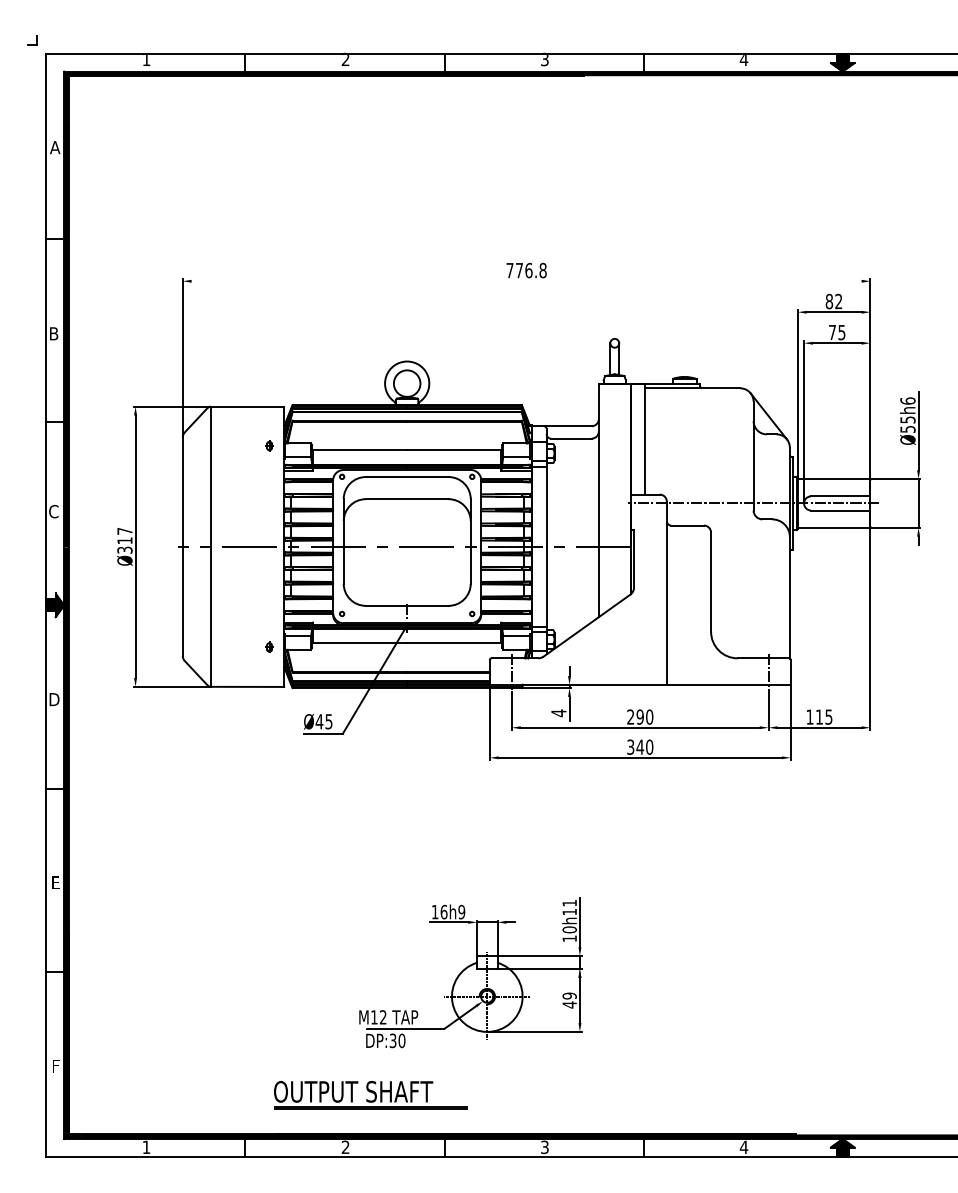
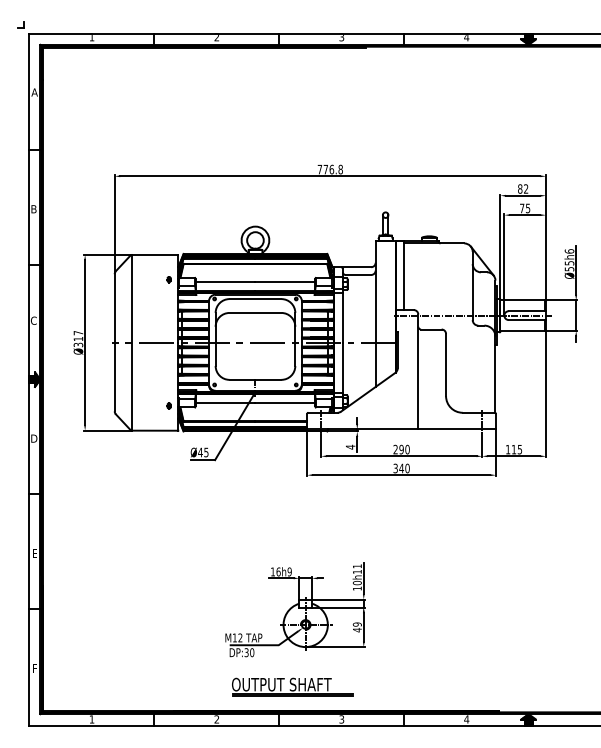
line: (526, 281) -> (330, 176), added
part: (370, 1094) -> (292, 686), moved

